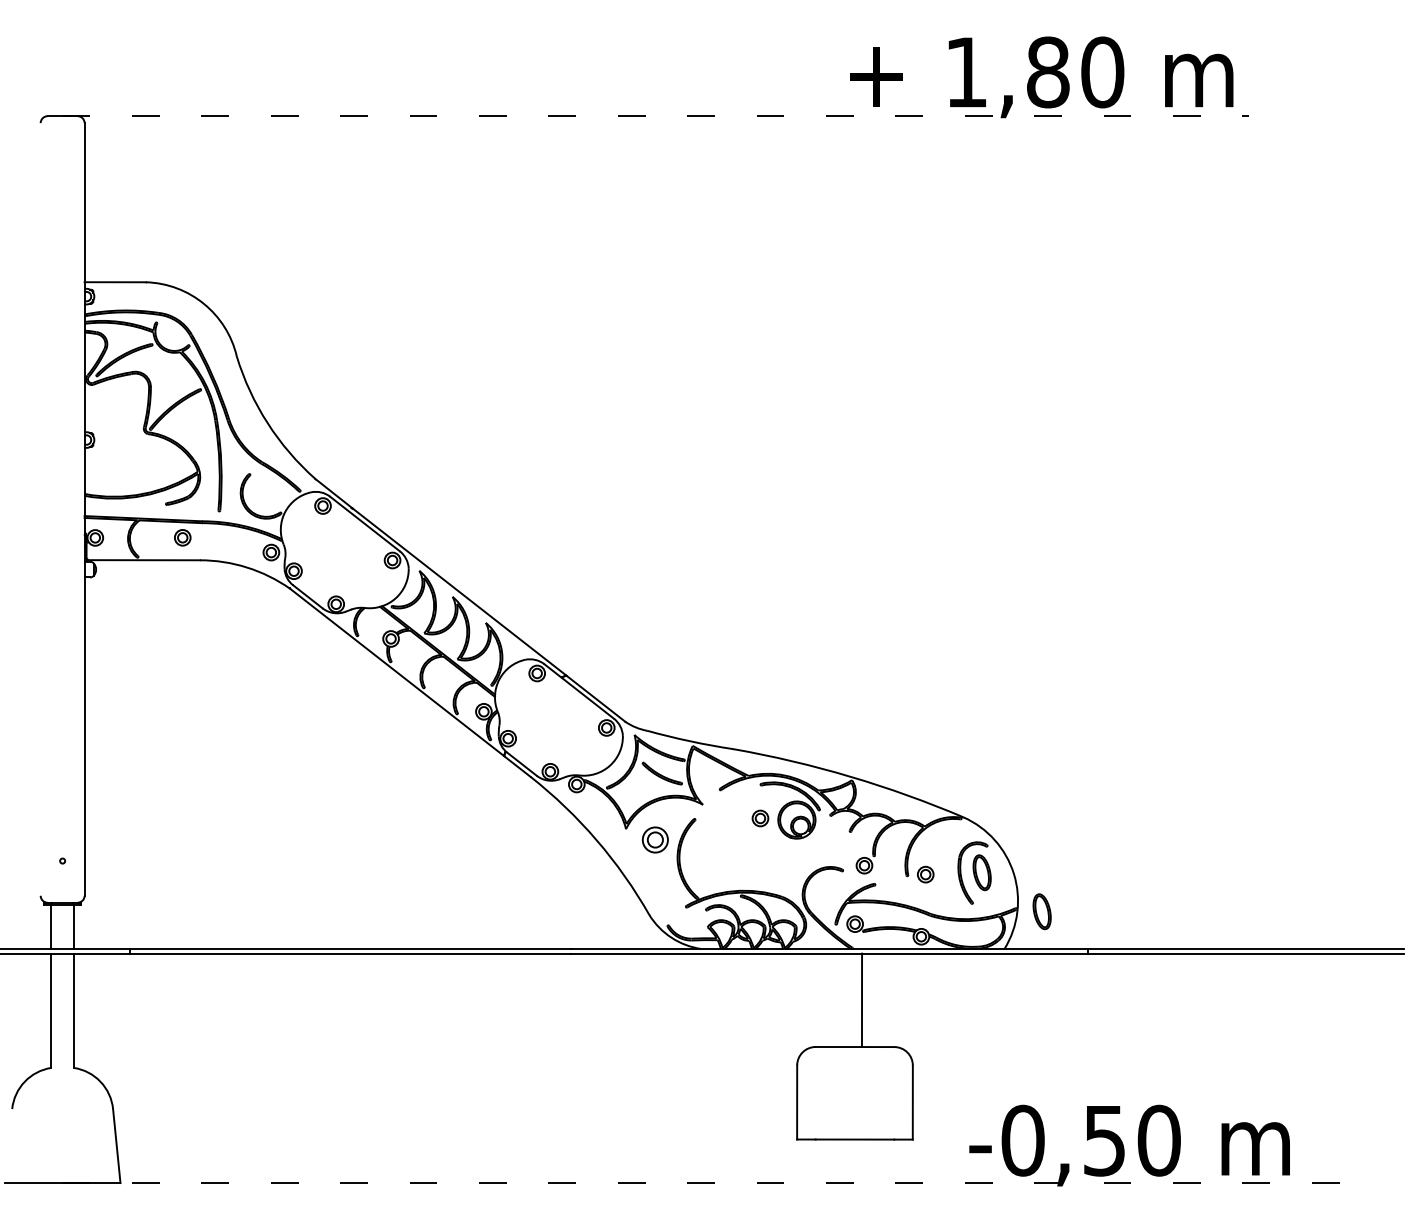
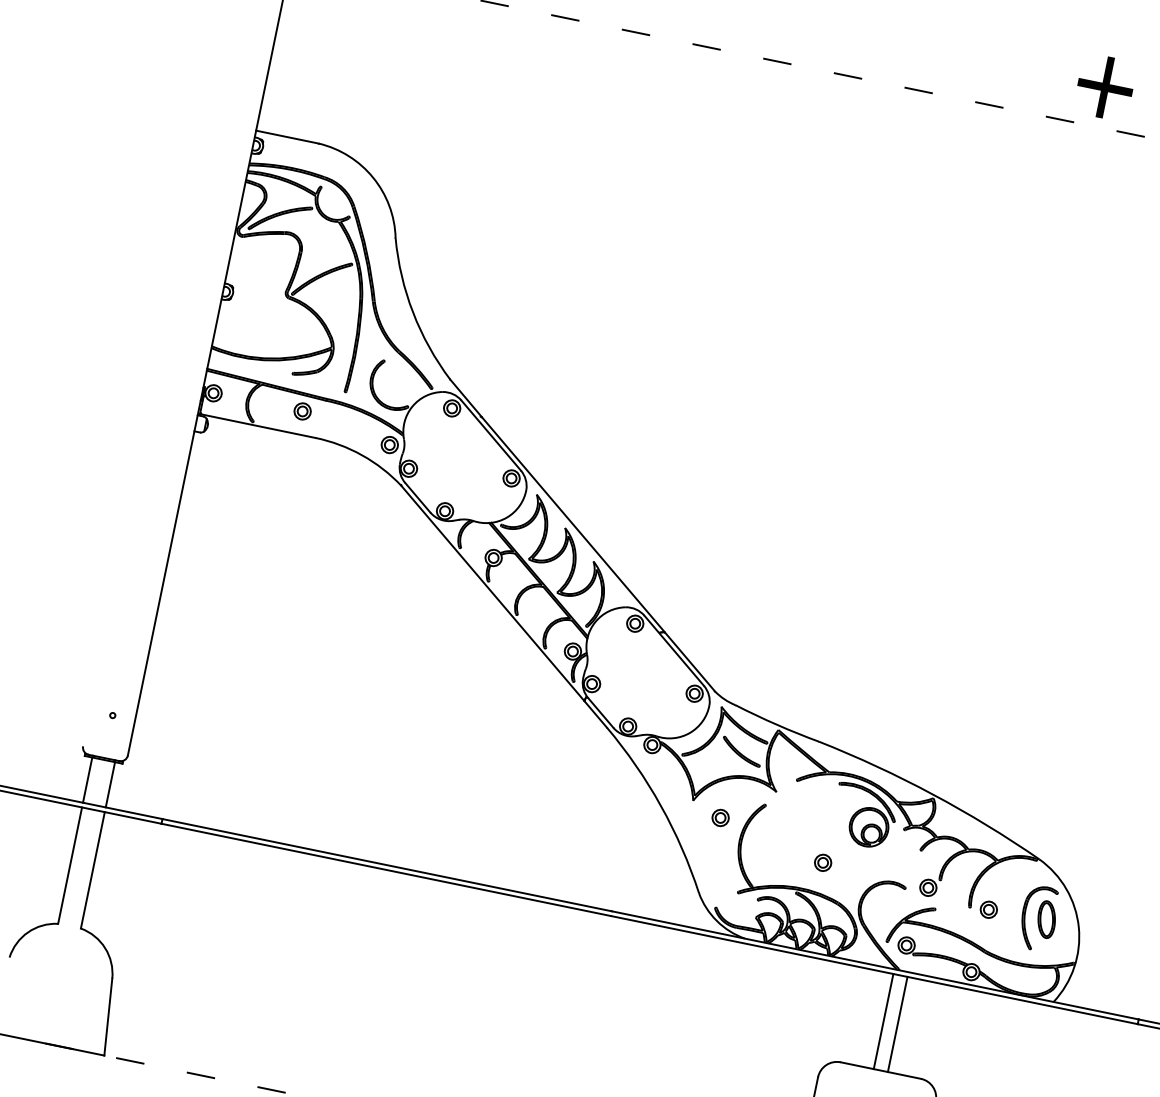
part: (760, 818) -> (823, 862), moved
part: (654, 839) -> (720, 817), size x0.62
part: (1041, 911) -> (1099, 971), removed
line: (848, 1000) -> (883, 1021), added

